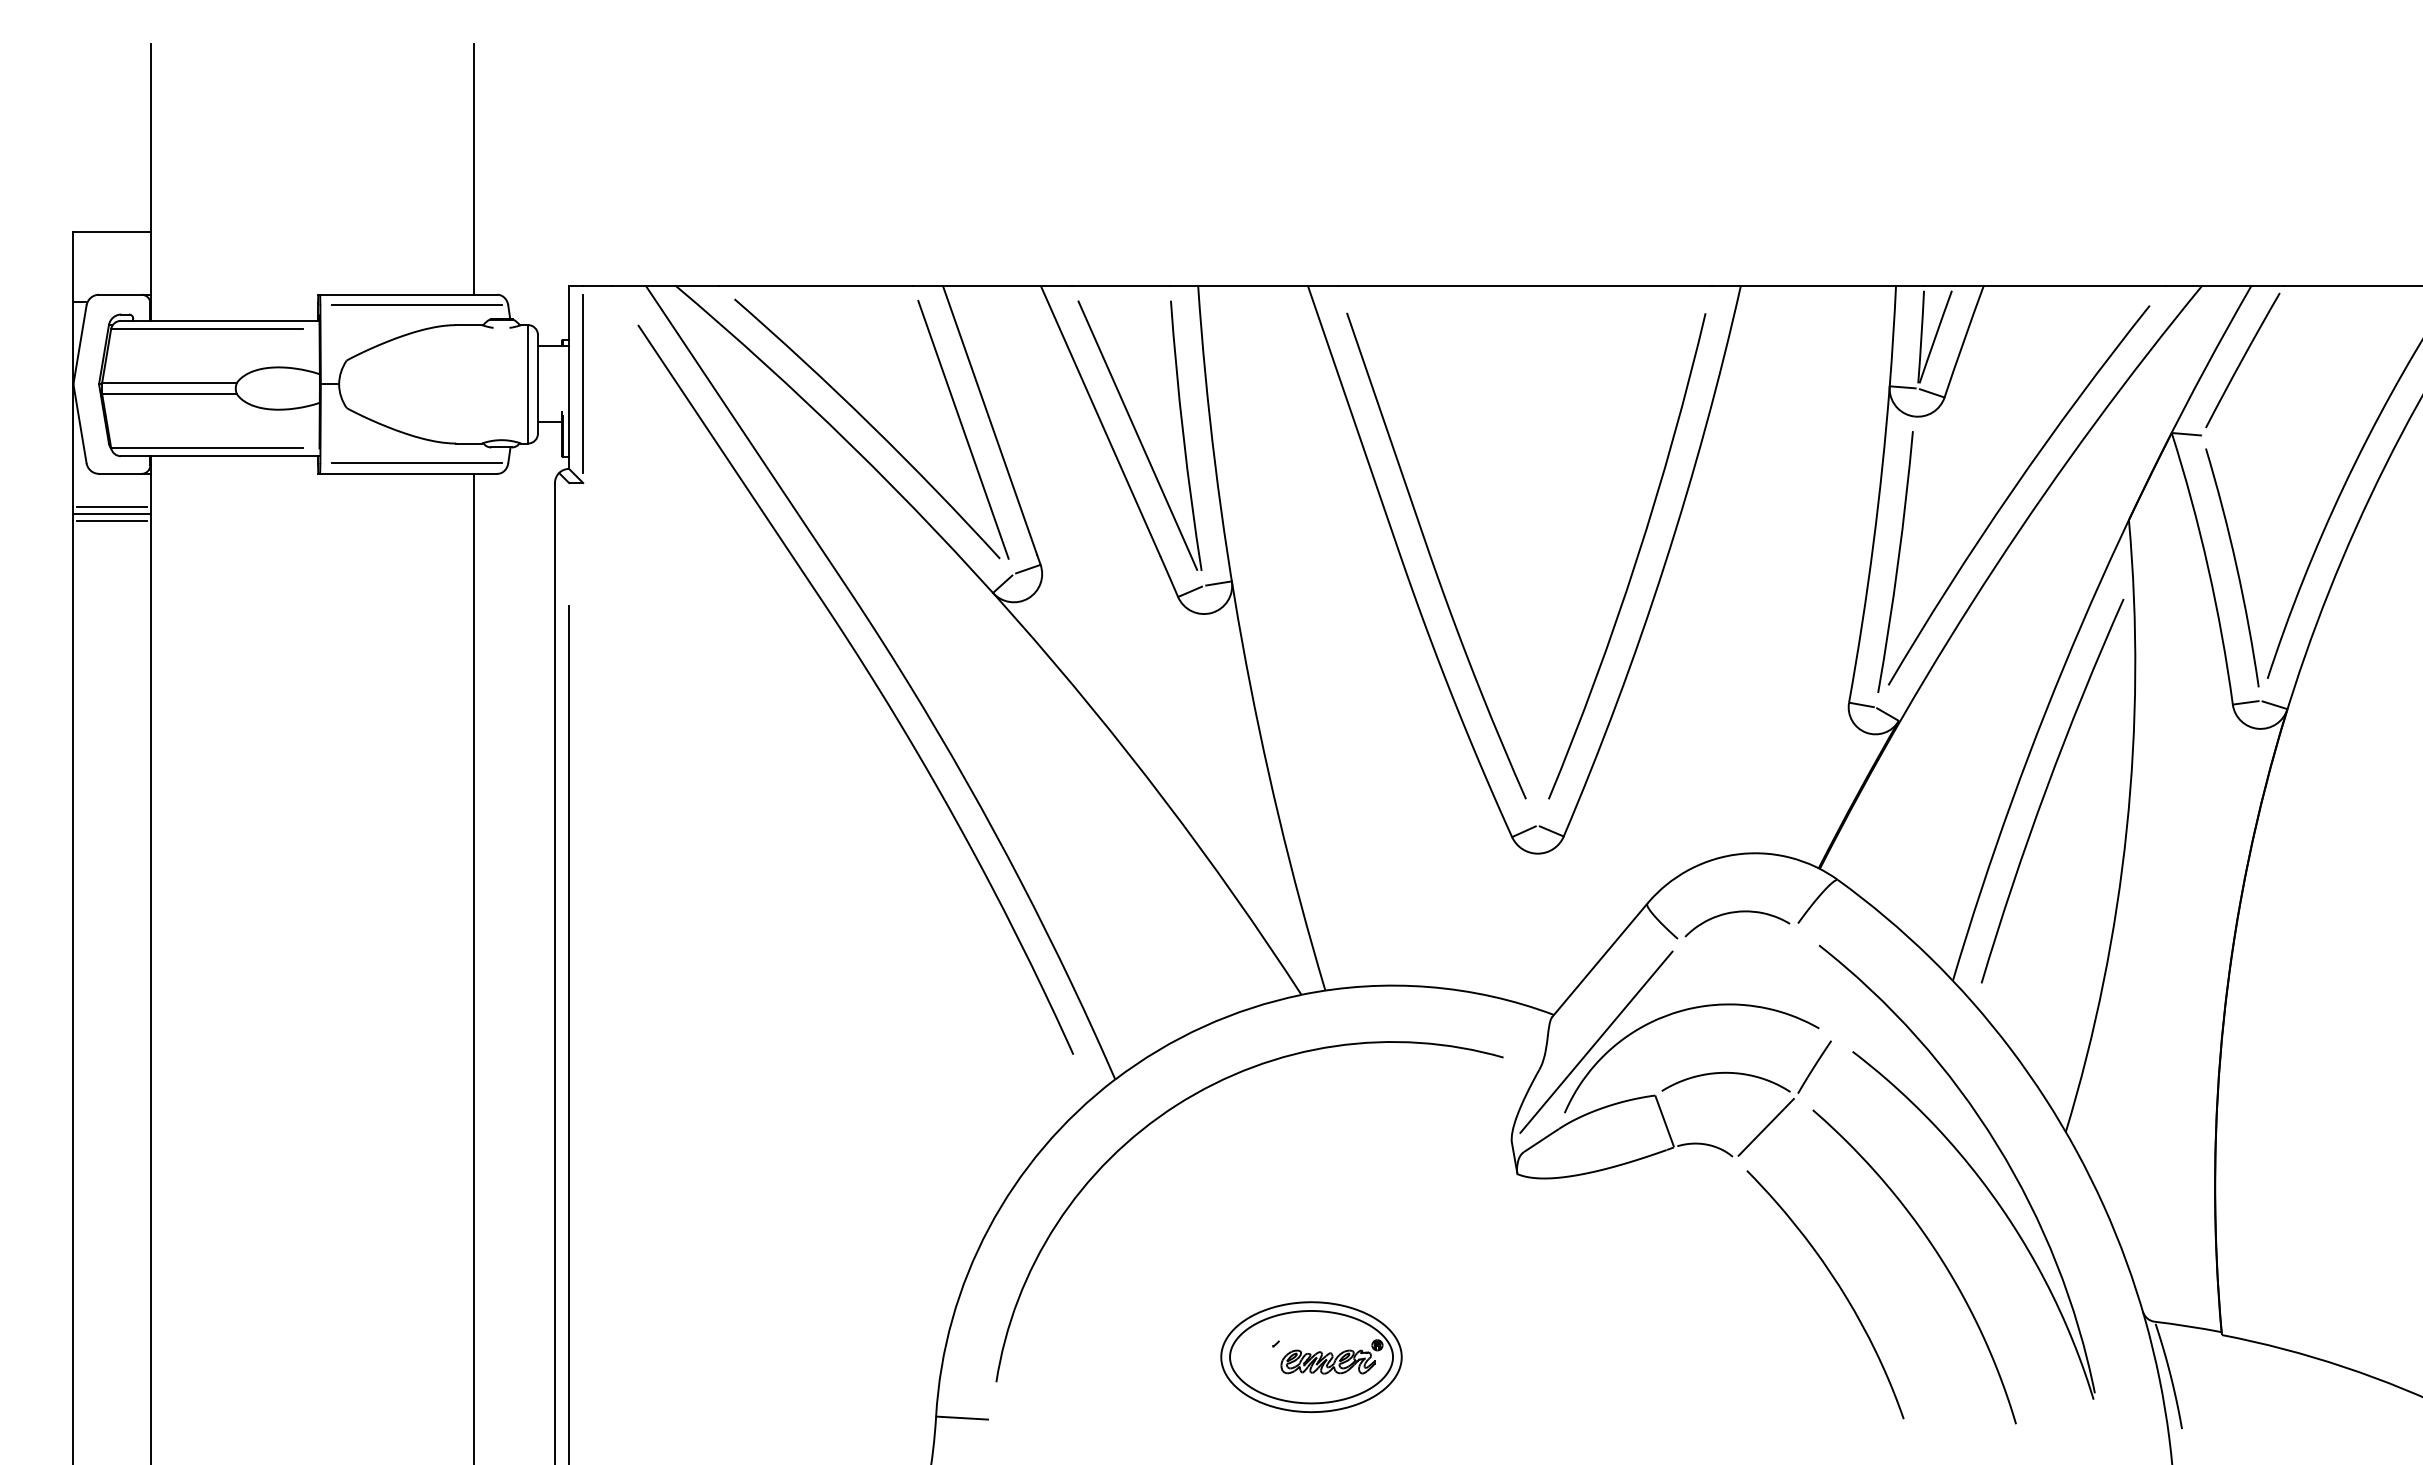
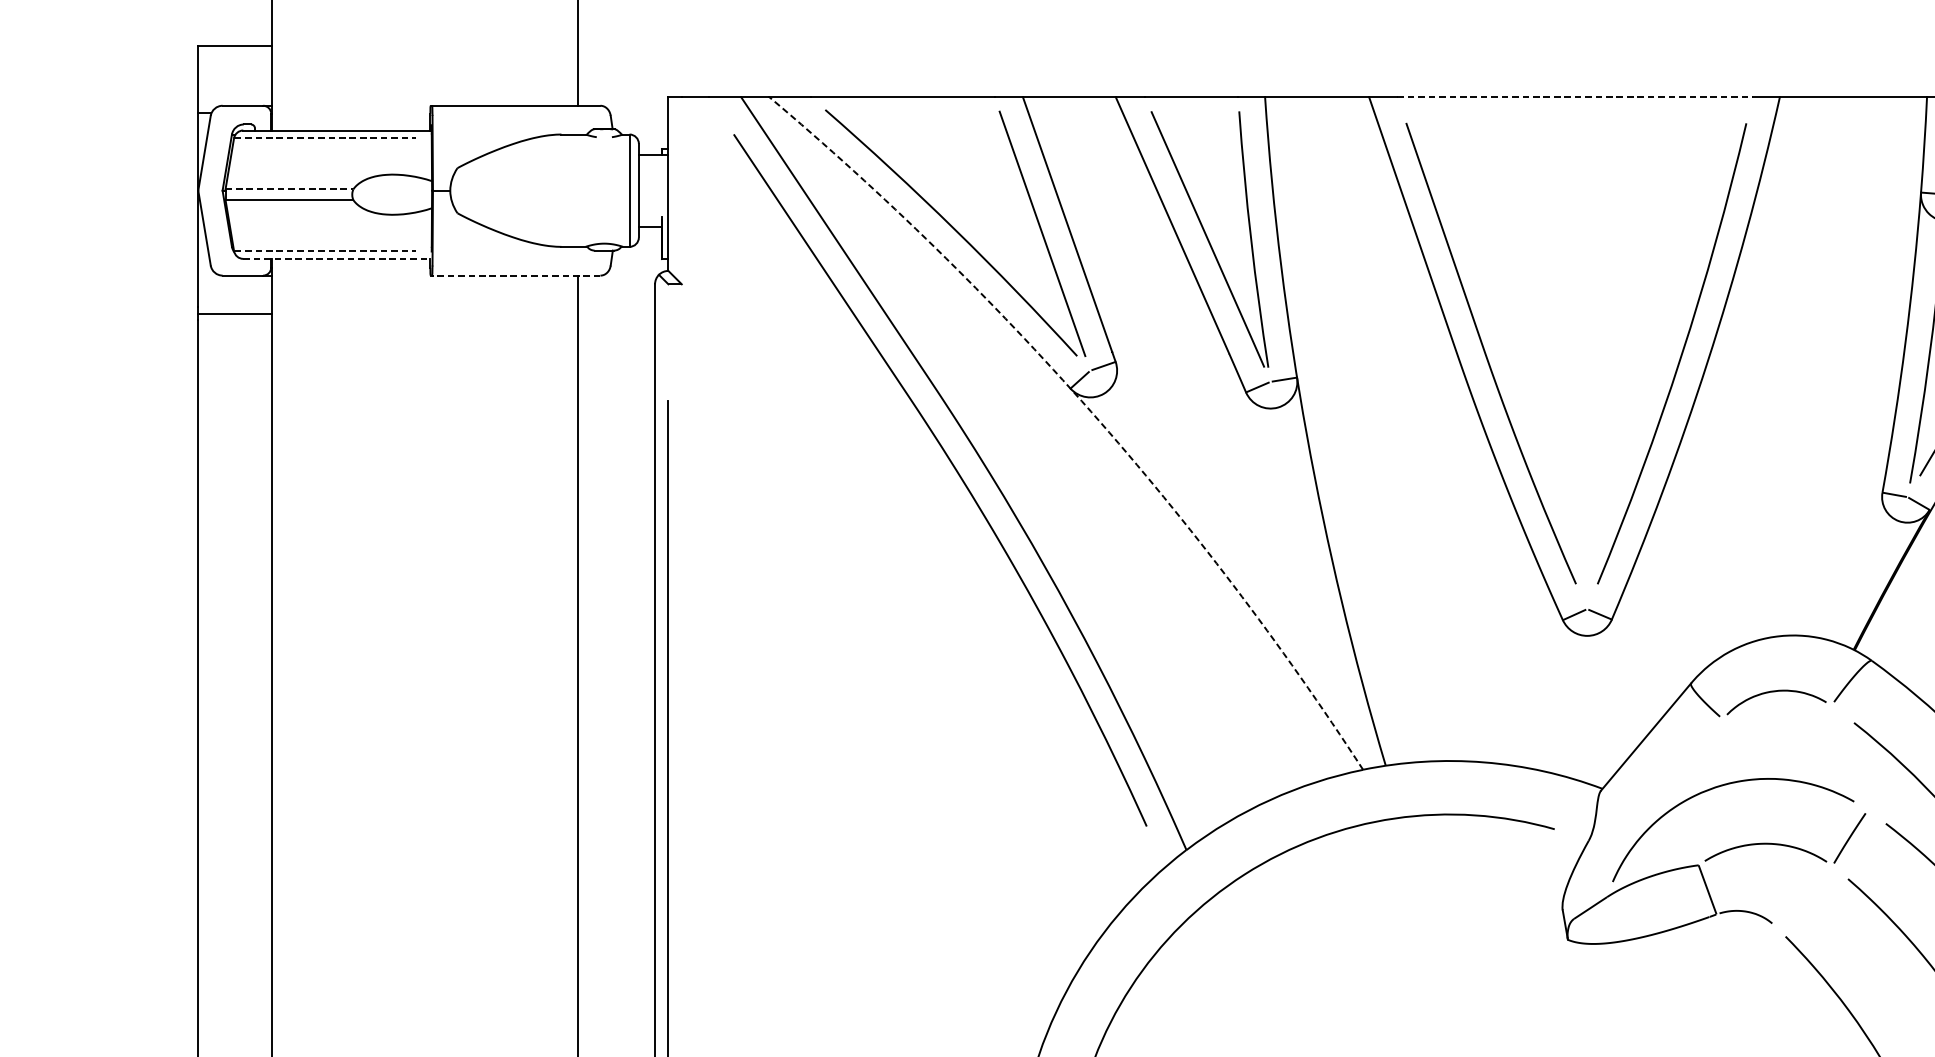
line: (1525, 285) -> (1575, 96), solid -> dashed
line: (416, 305) -> (523, 115), removed
line: (207, 329) -> (325, 138), solid -> dashed
line: (170, 382) -> (290, 188), solid -> dashed
line: (583, 384) -> (682, 190), removed
line: (207, 448) -> (325, 251), solid -> dashed
line: (220, 456) -> (337, 259), solid -> dashed
line: (416, 463) -> (523, 265), removed
line: (408, 473) -> (516, 275), solid -> dashed
line: (111, 506) -> (234, 306), removed
line: (111, 520) -> (234, 319), removed
arc: (1014, 617) -> (1090, 411), solid -> dashed
line: (1596, 1041) -> (1642, 814), removed
line: (1765, 1126) -> (1803, 894), removed

